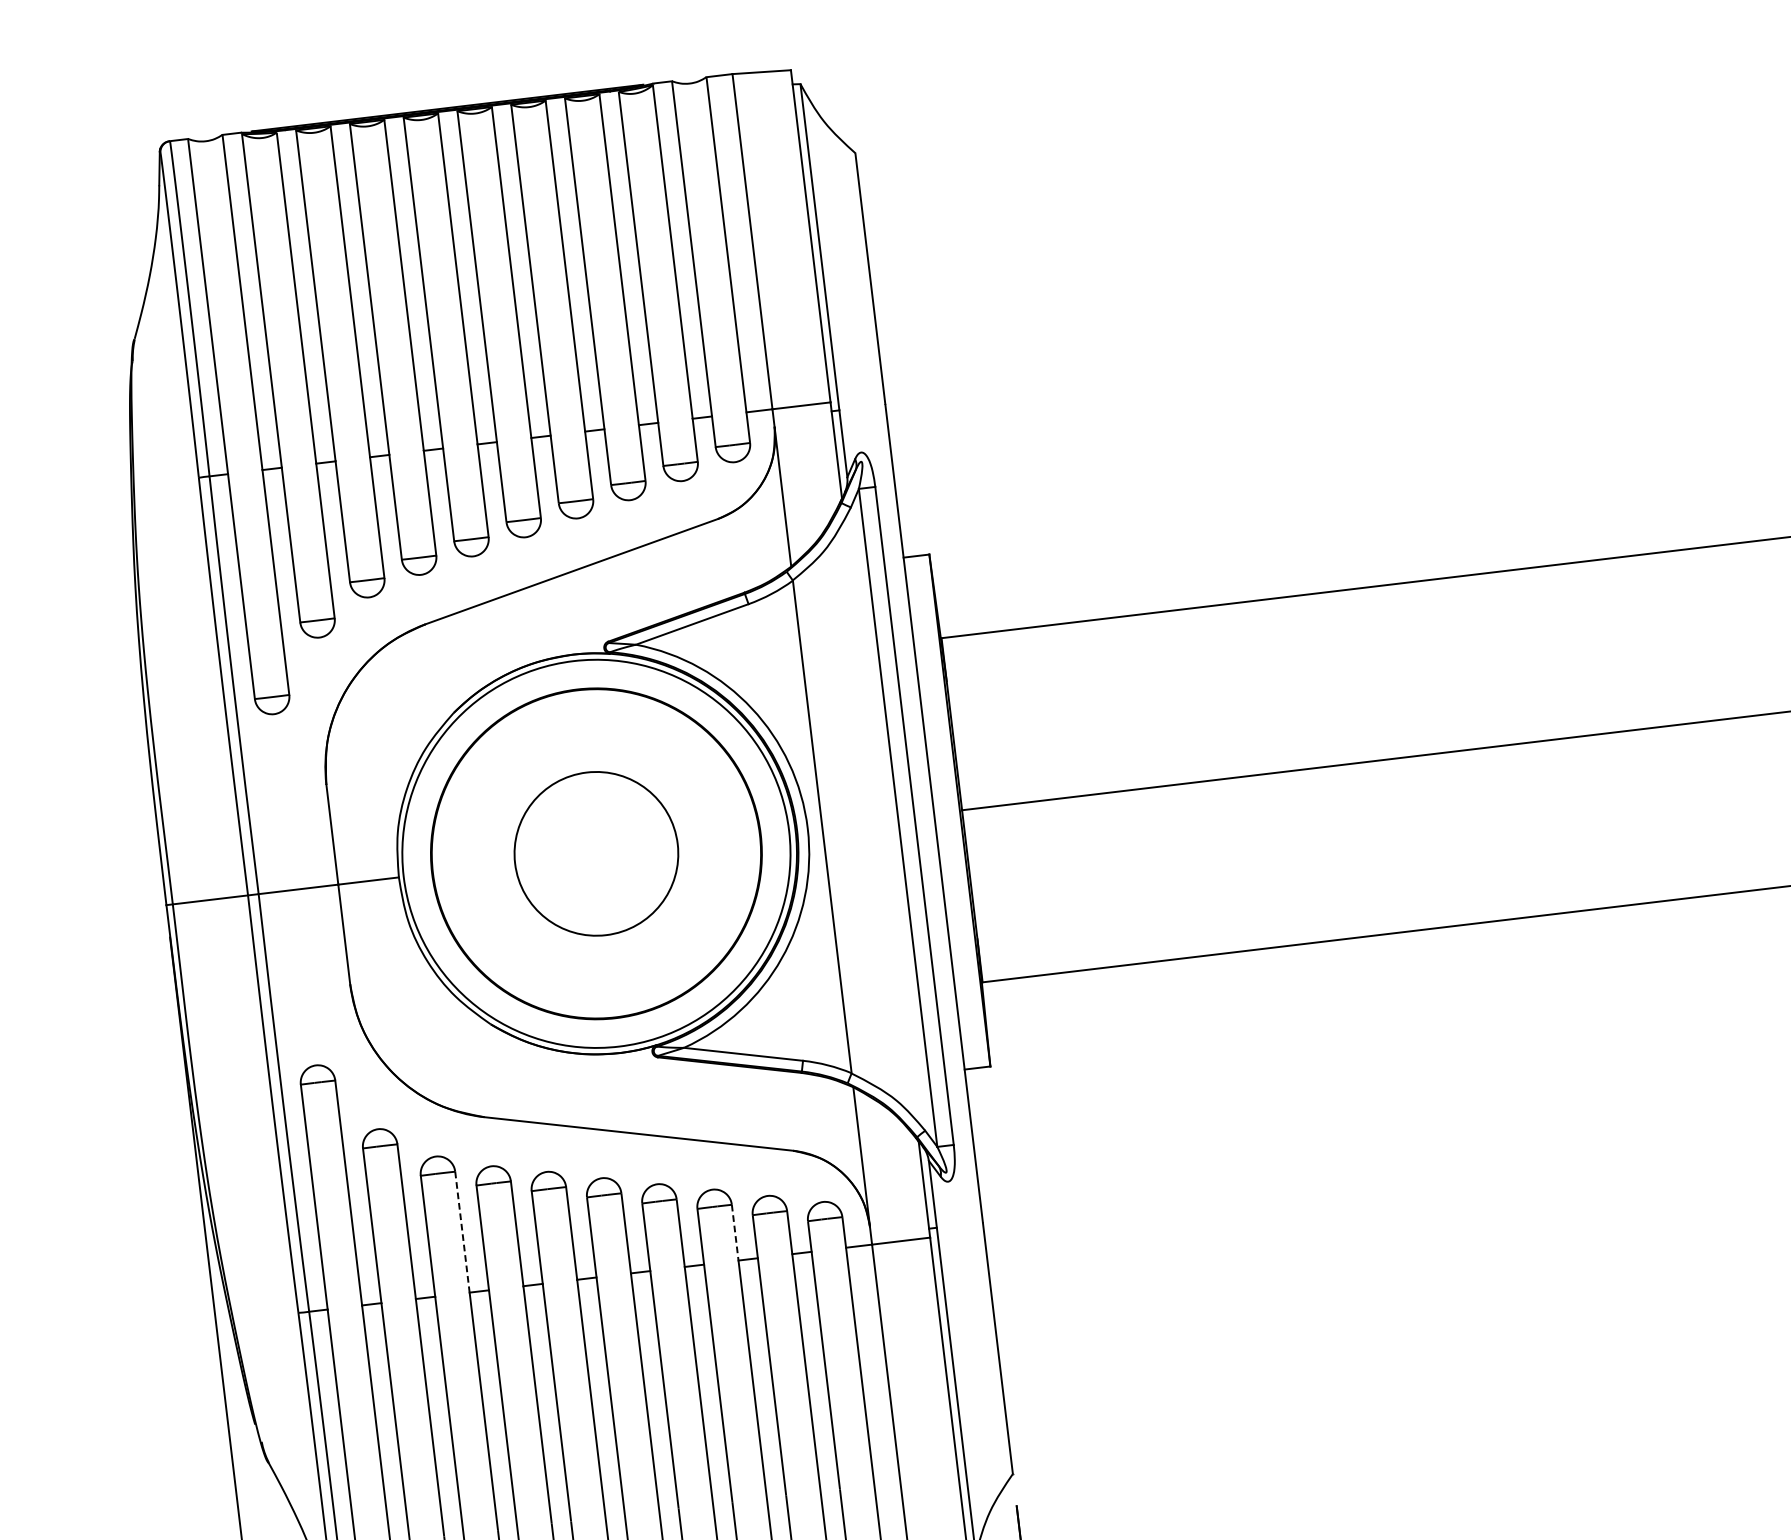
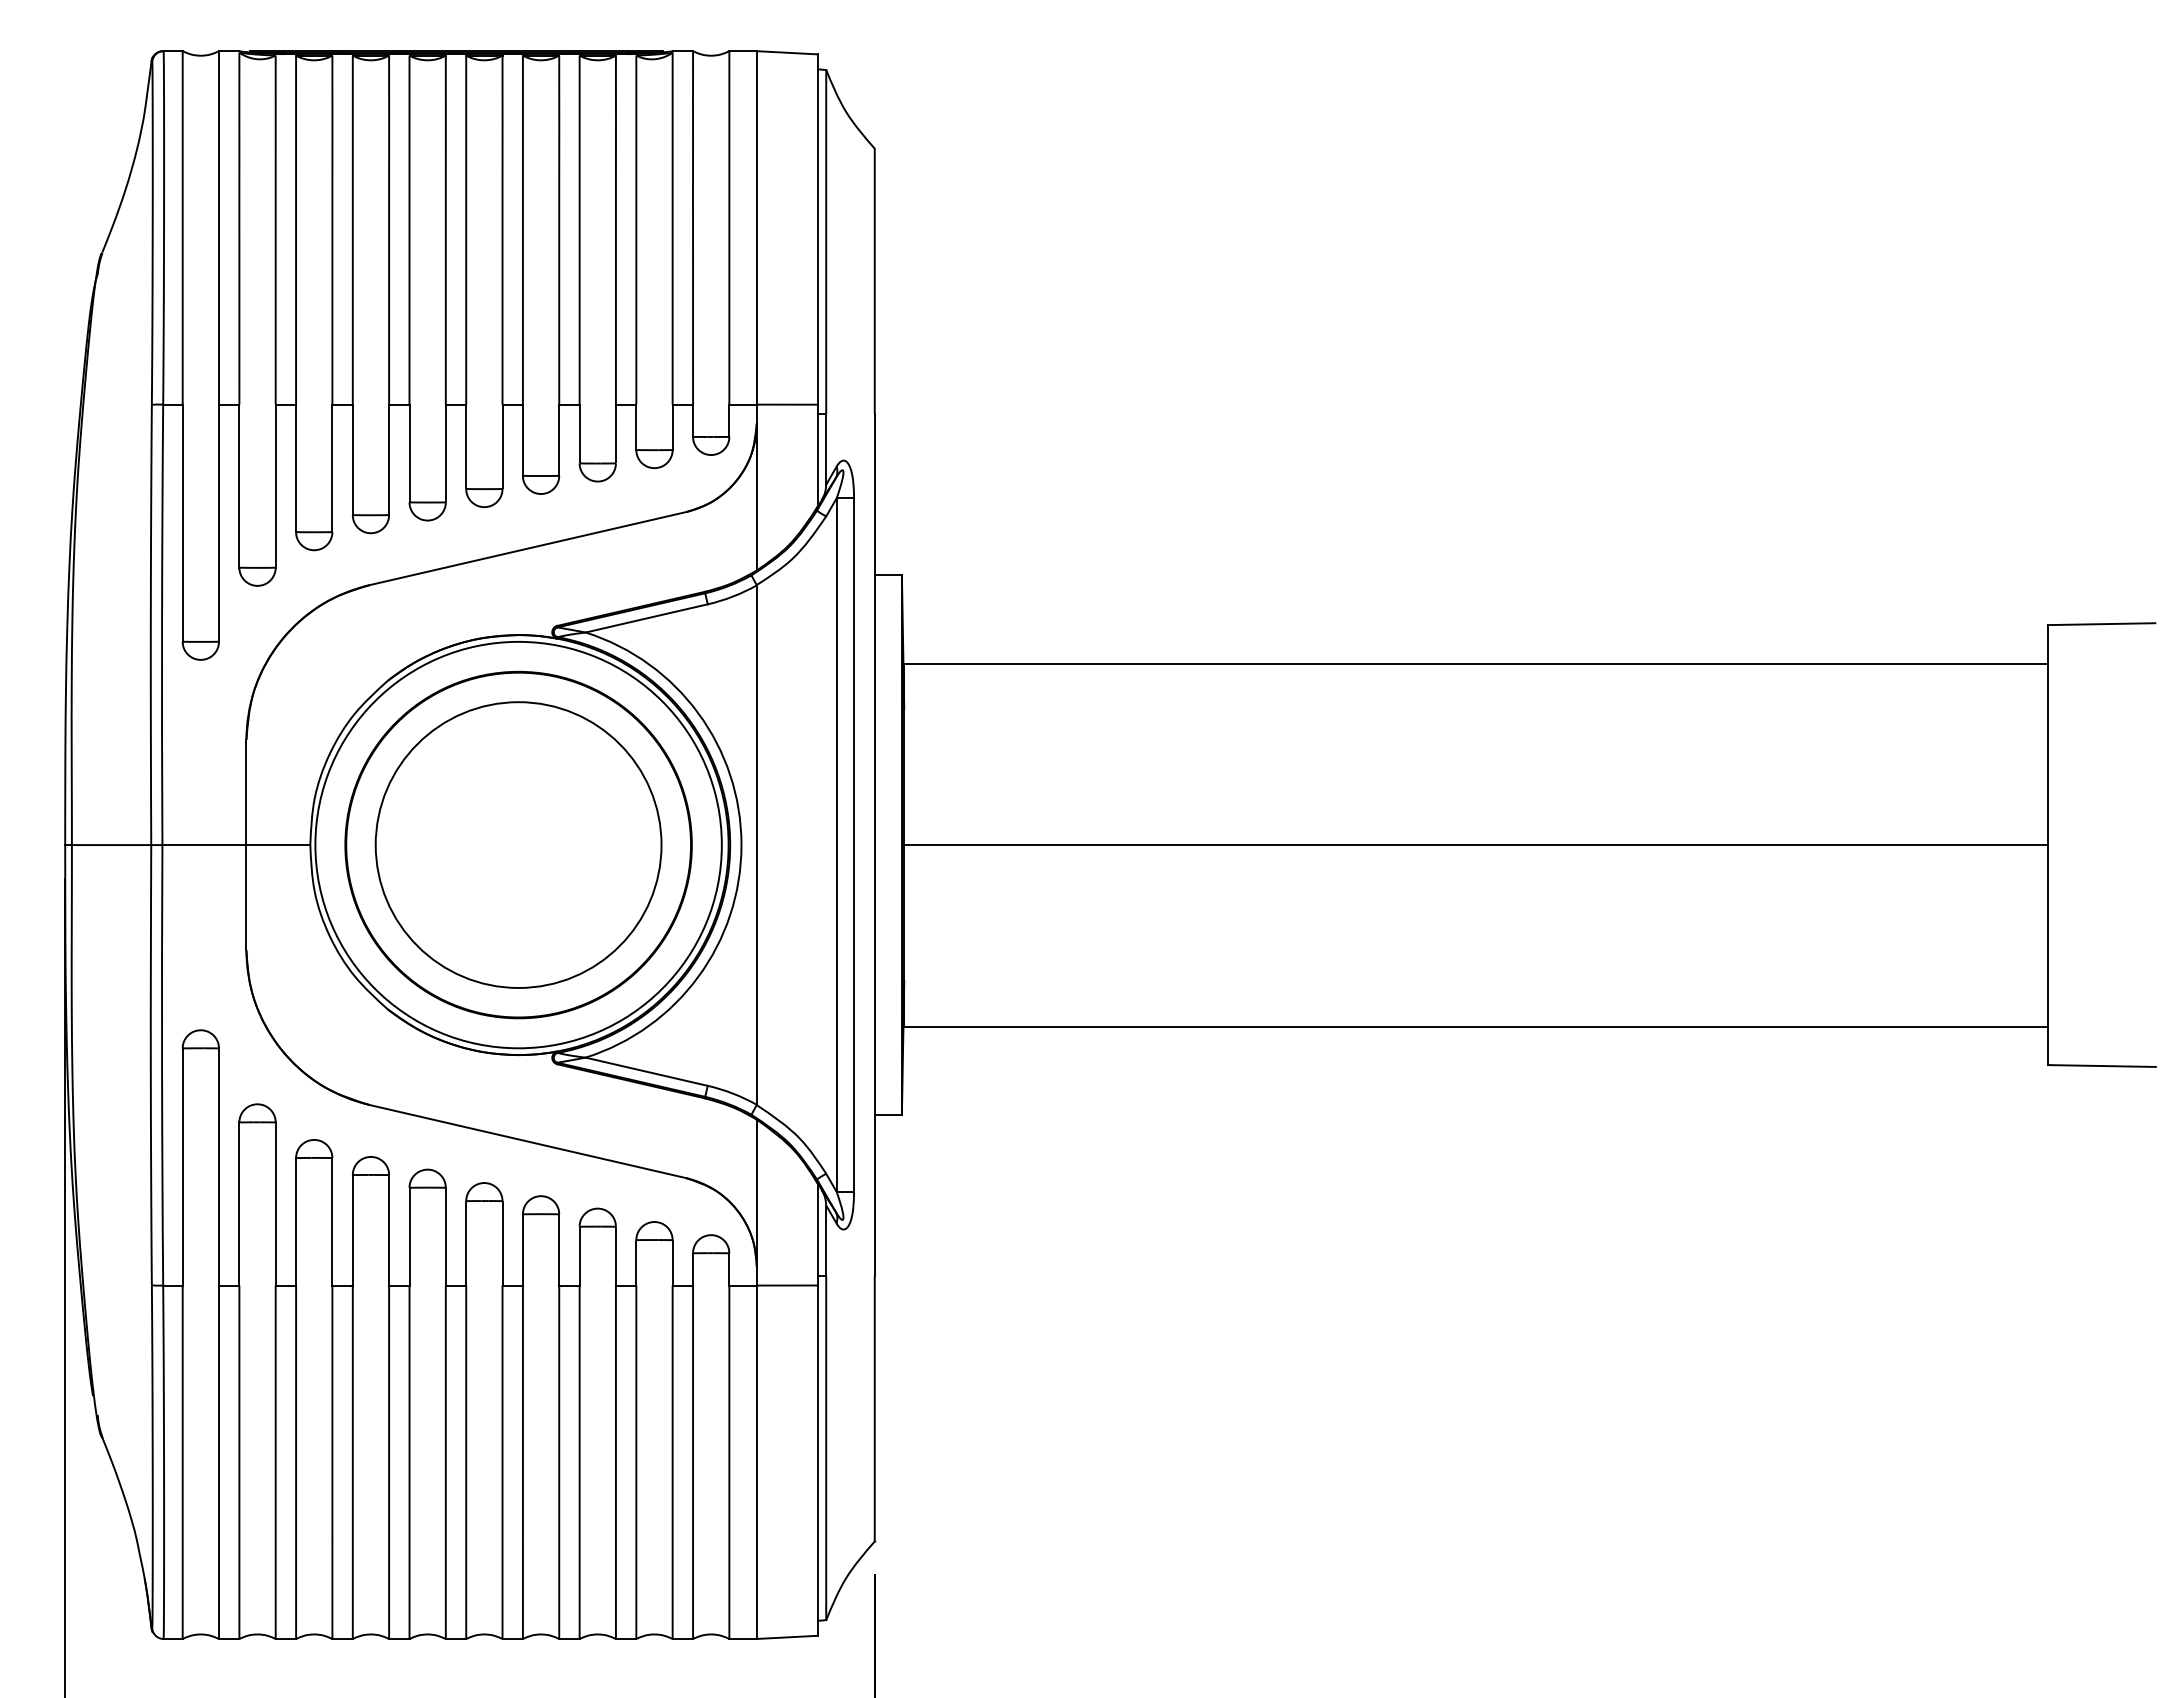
circle: (596, 853) -> (518, 844), size x1.67
line: (462, 1231) -> (332, 1221), dashed -> solid
line: (734, 1233) -> (615, 1256), dashed -> solid

